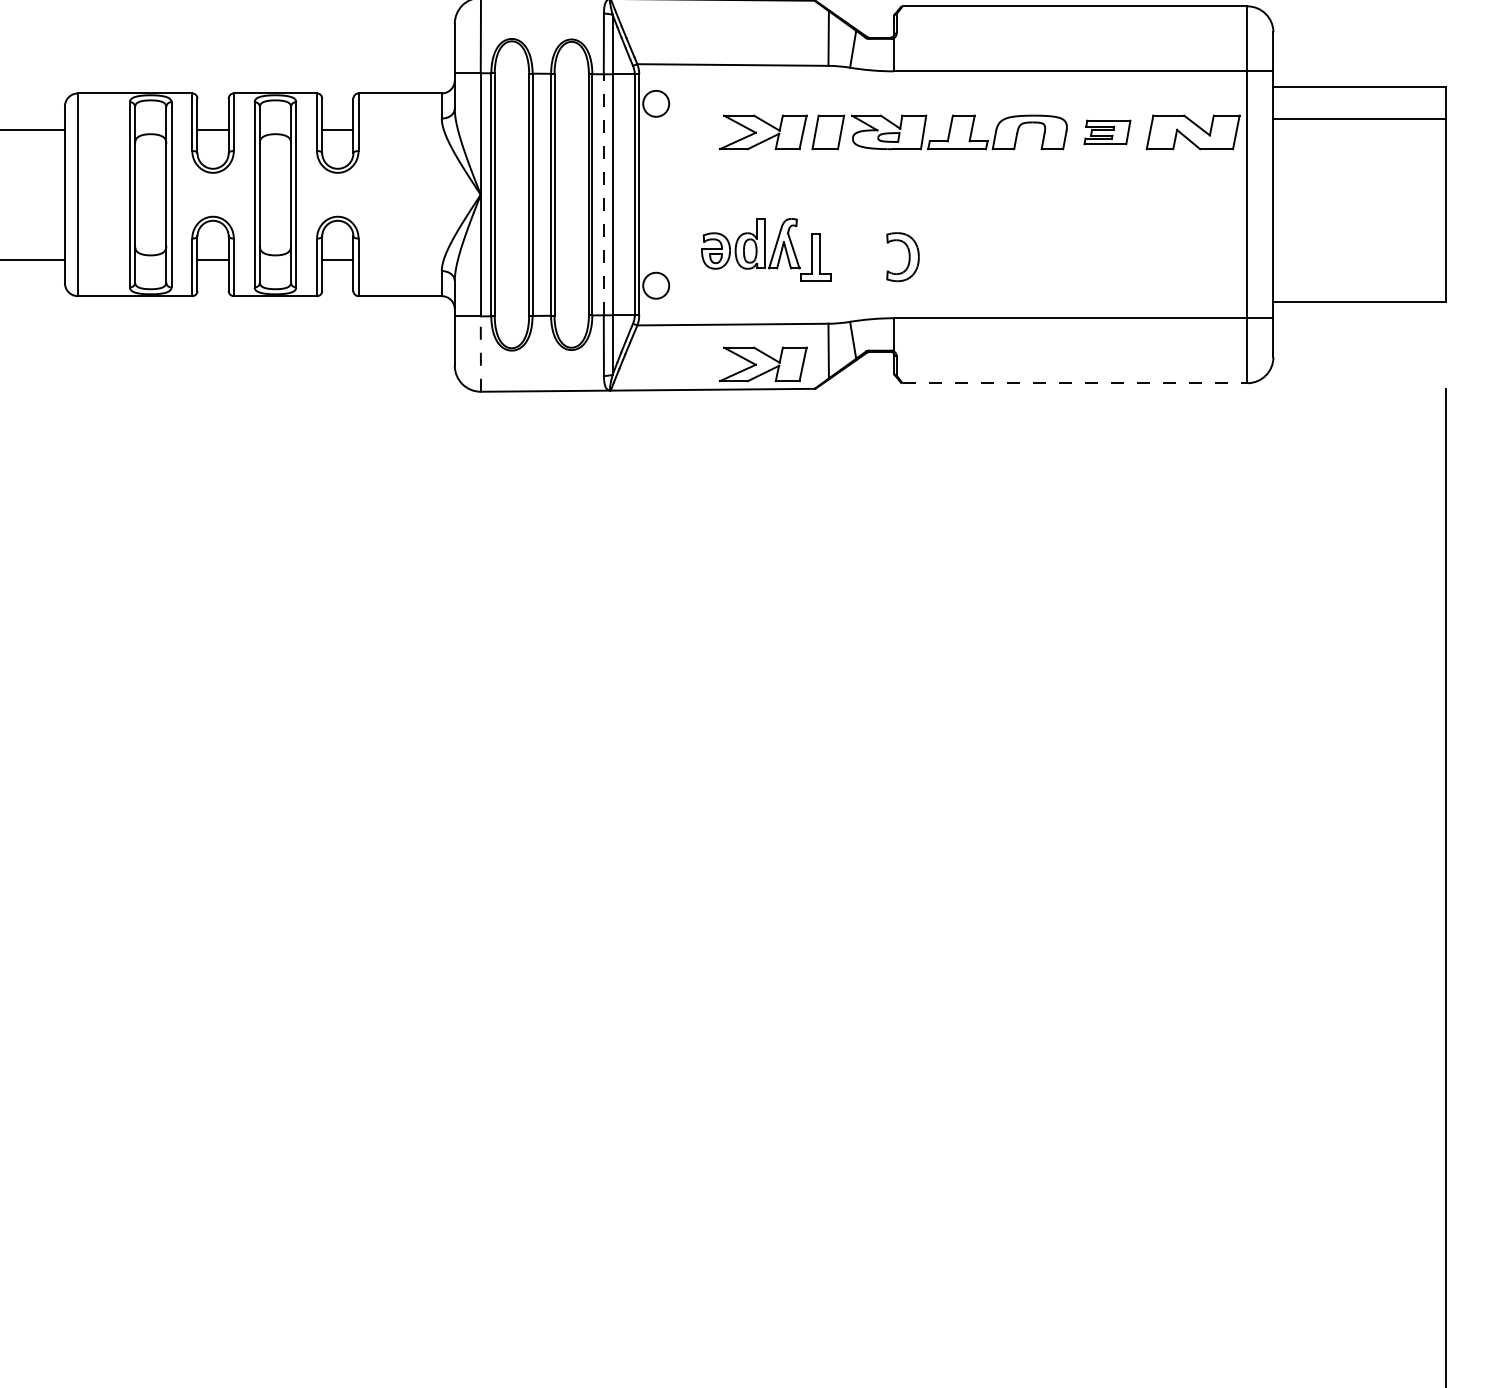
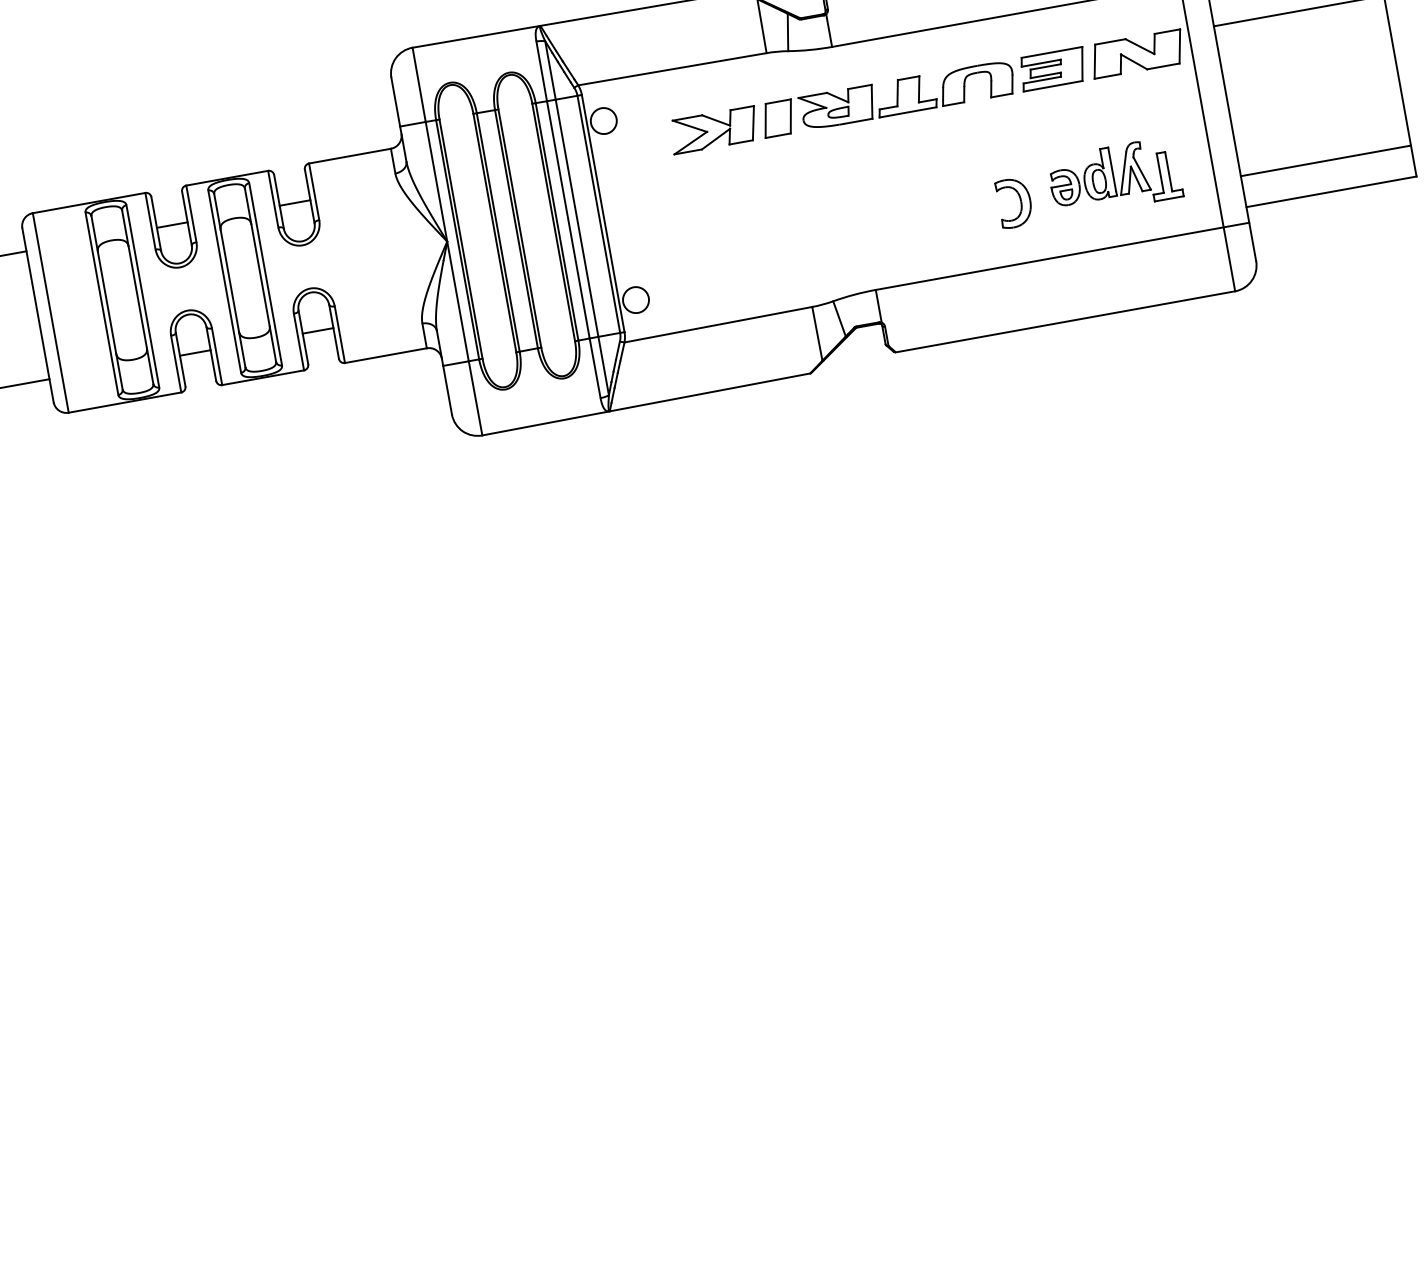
part: (1107, 132) -> (1053, 69), size x1.43
line: (603, 194) -> (567, 219), dashed -> solid
part: (766, 249) -> (1115, 177), moved
part: (902, 257) -> (1014, 203), moved
line: (1359, 270) -> (1325, 160), added
line: (480, 354) -> (475, 398), dashed -> solid
part: (762, 364) -> (754, 358), removed
line: (1075, 383) -> (1066, 322), dashed -> solid

